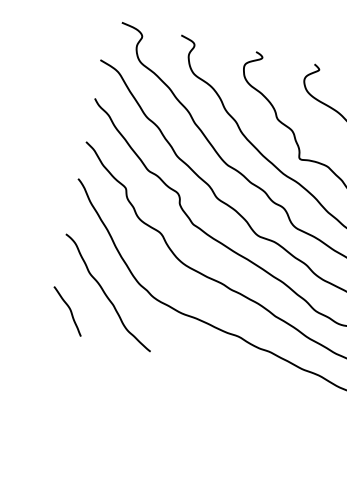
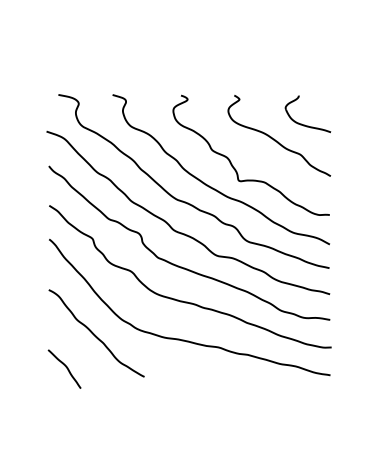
curve: (68, 309) -> (65, 367), moved

